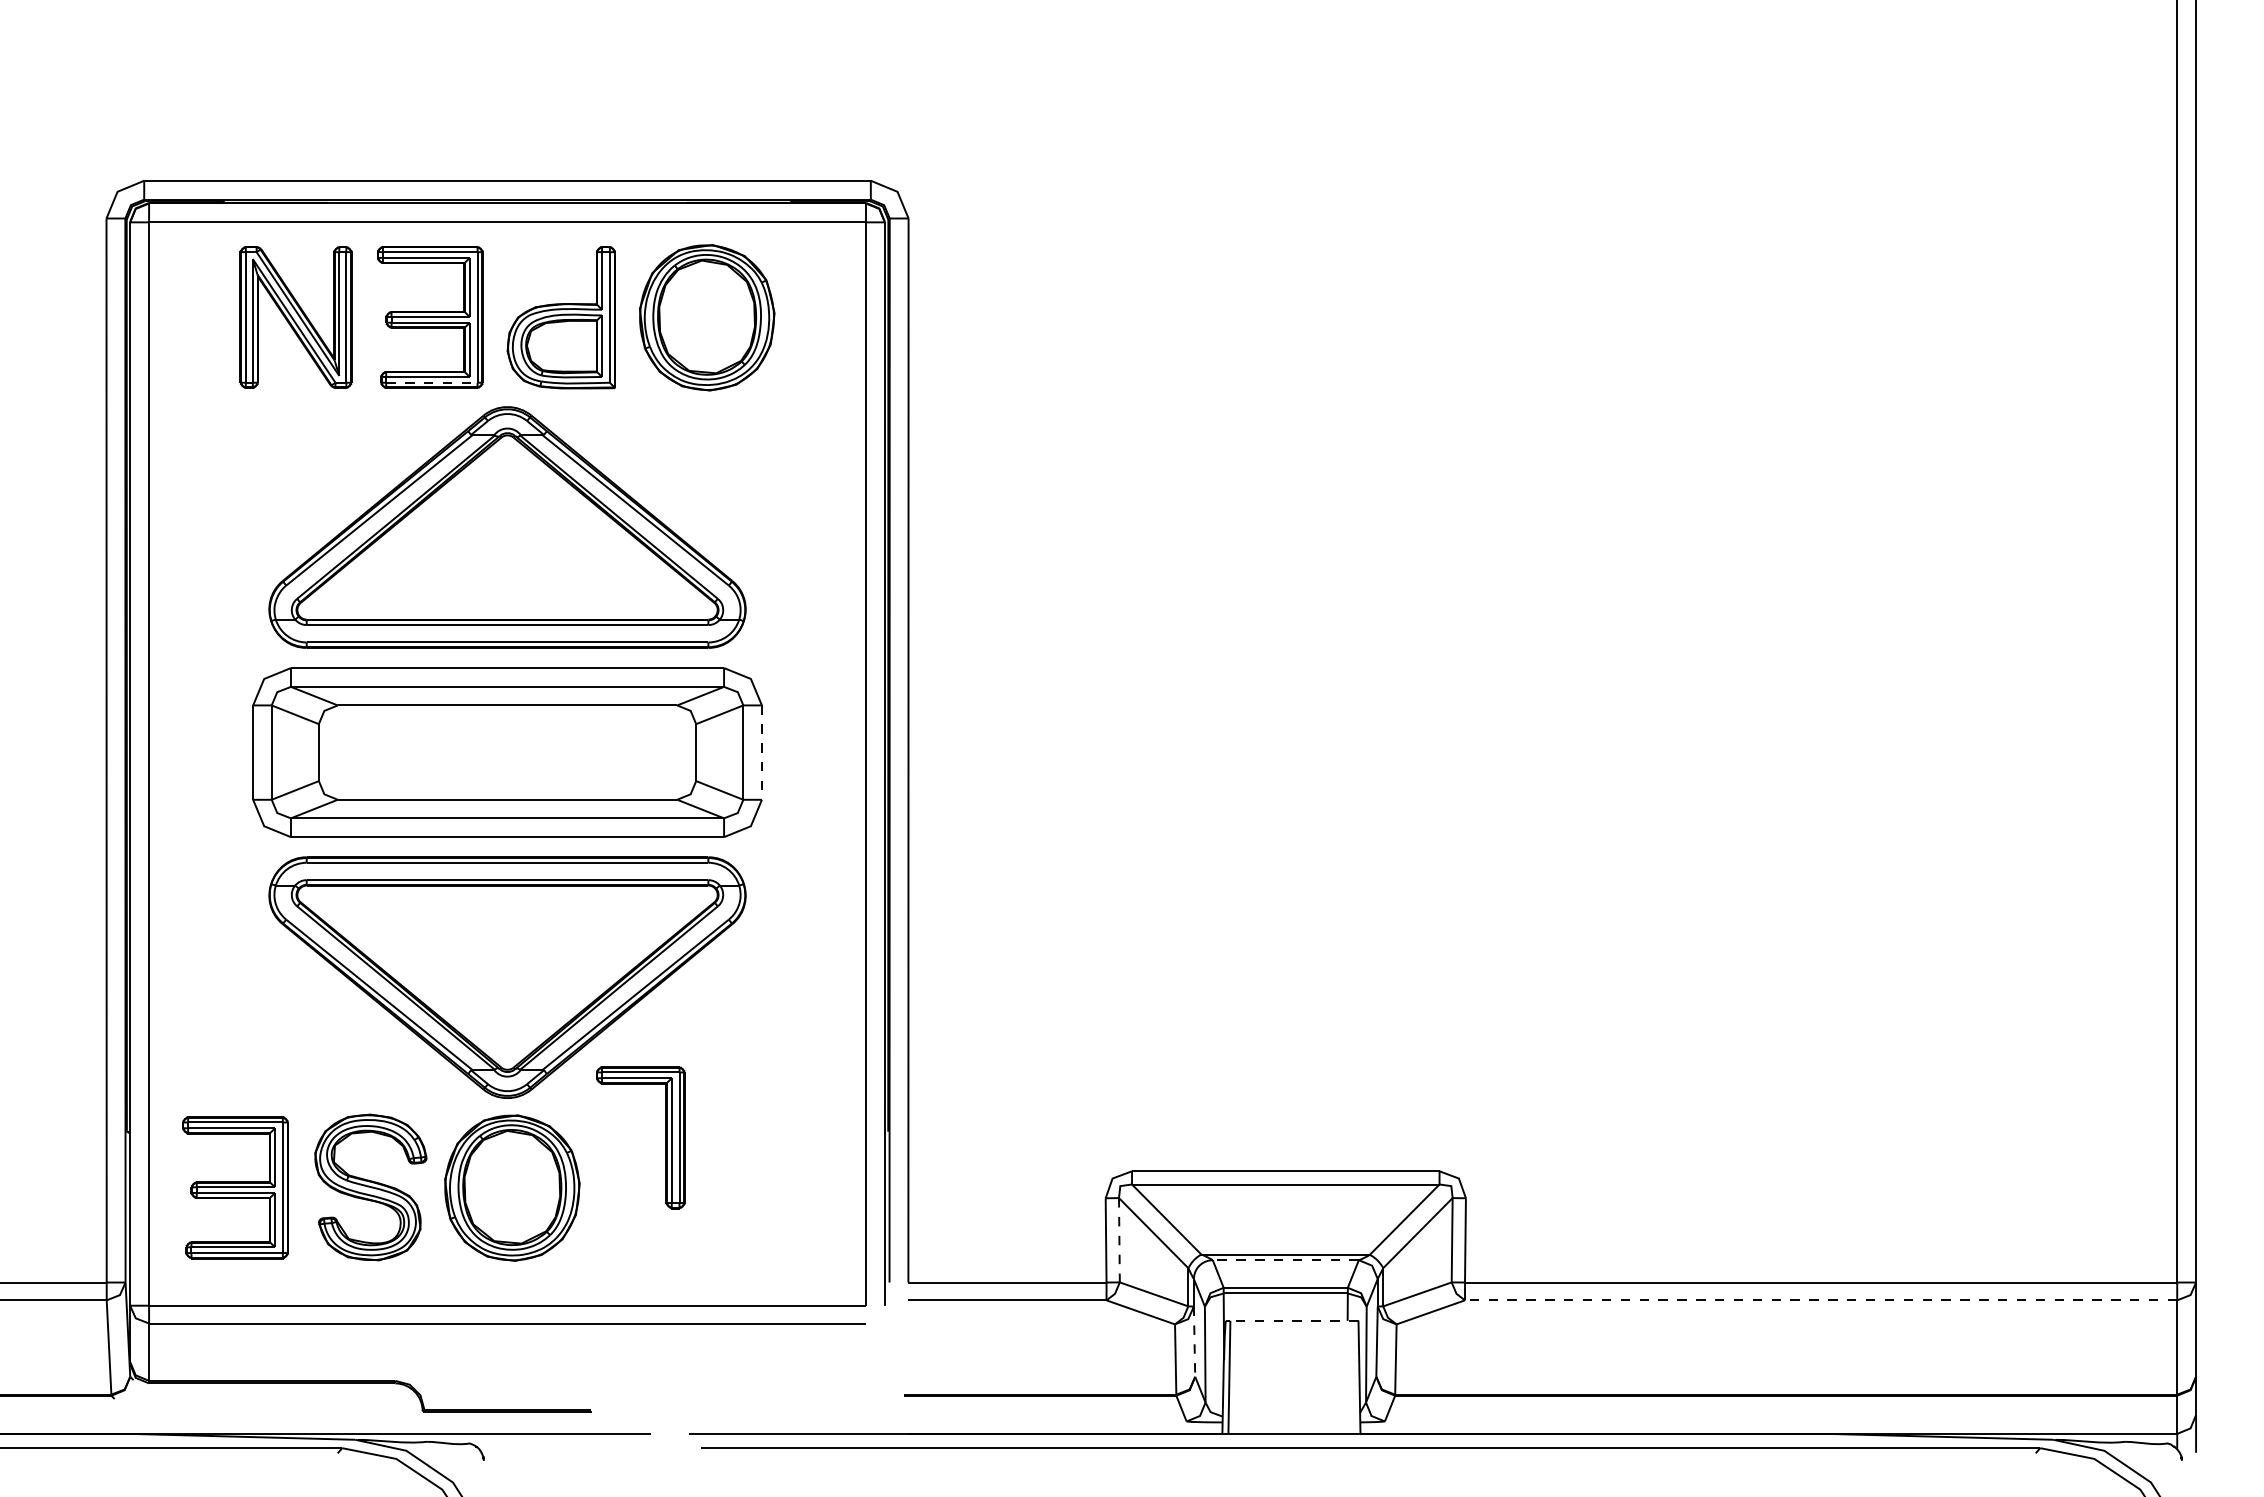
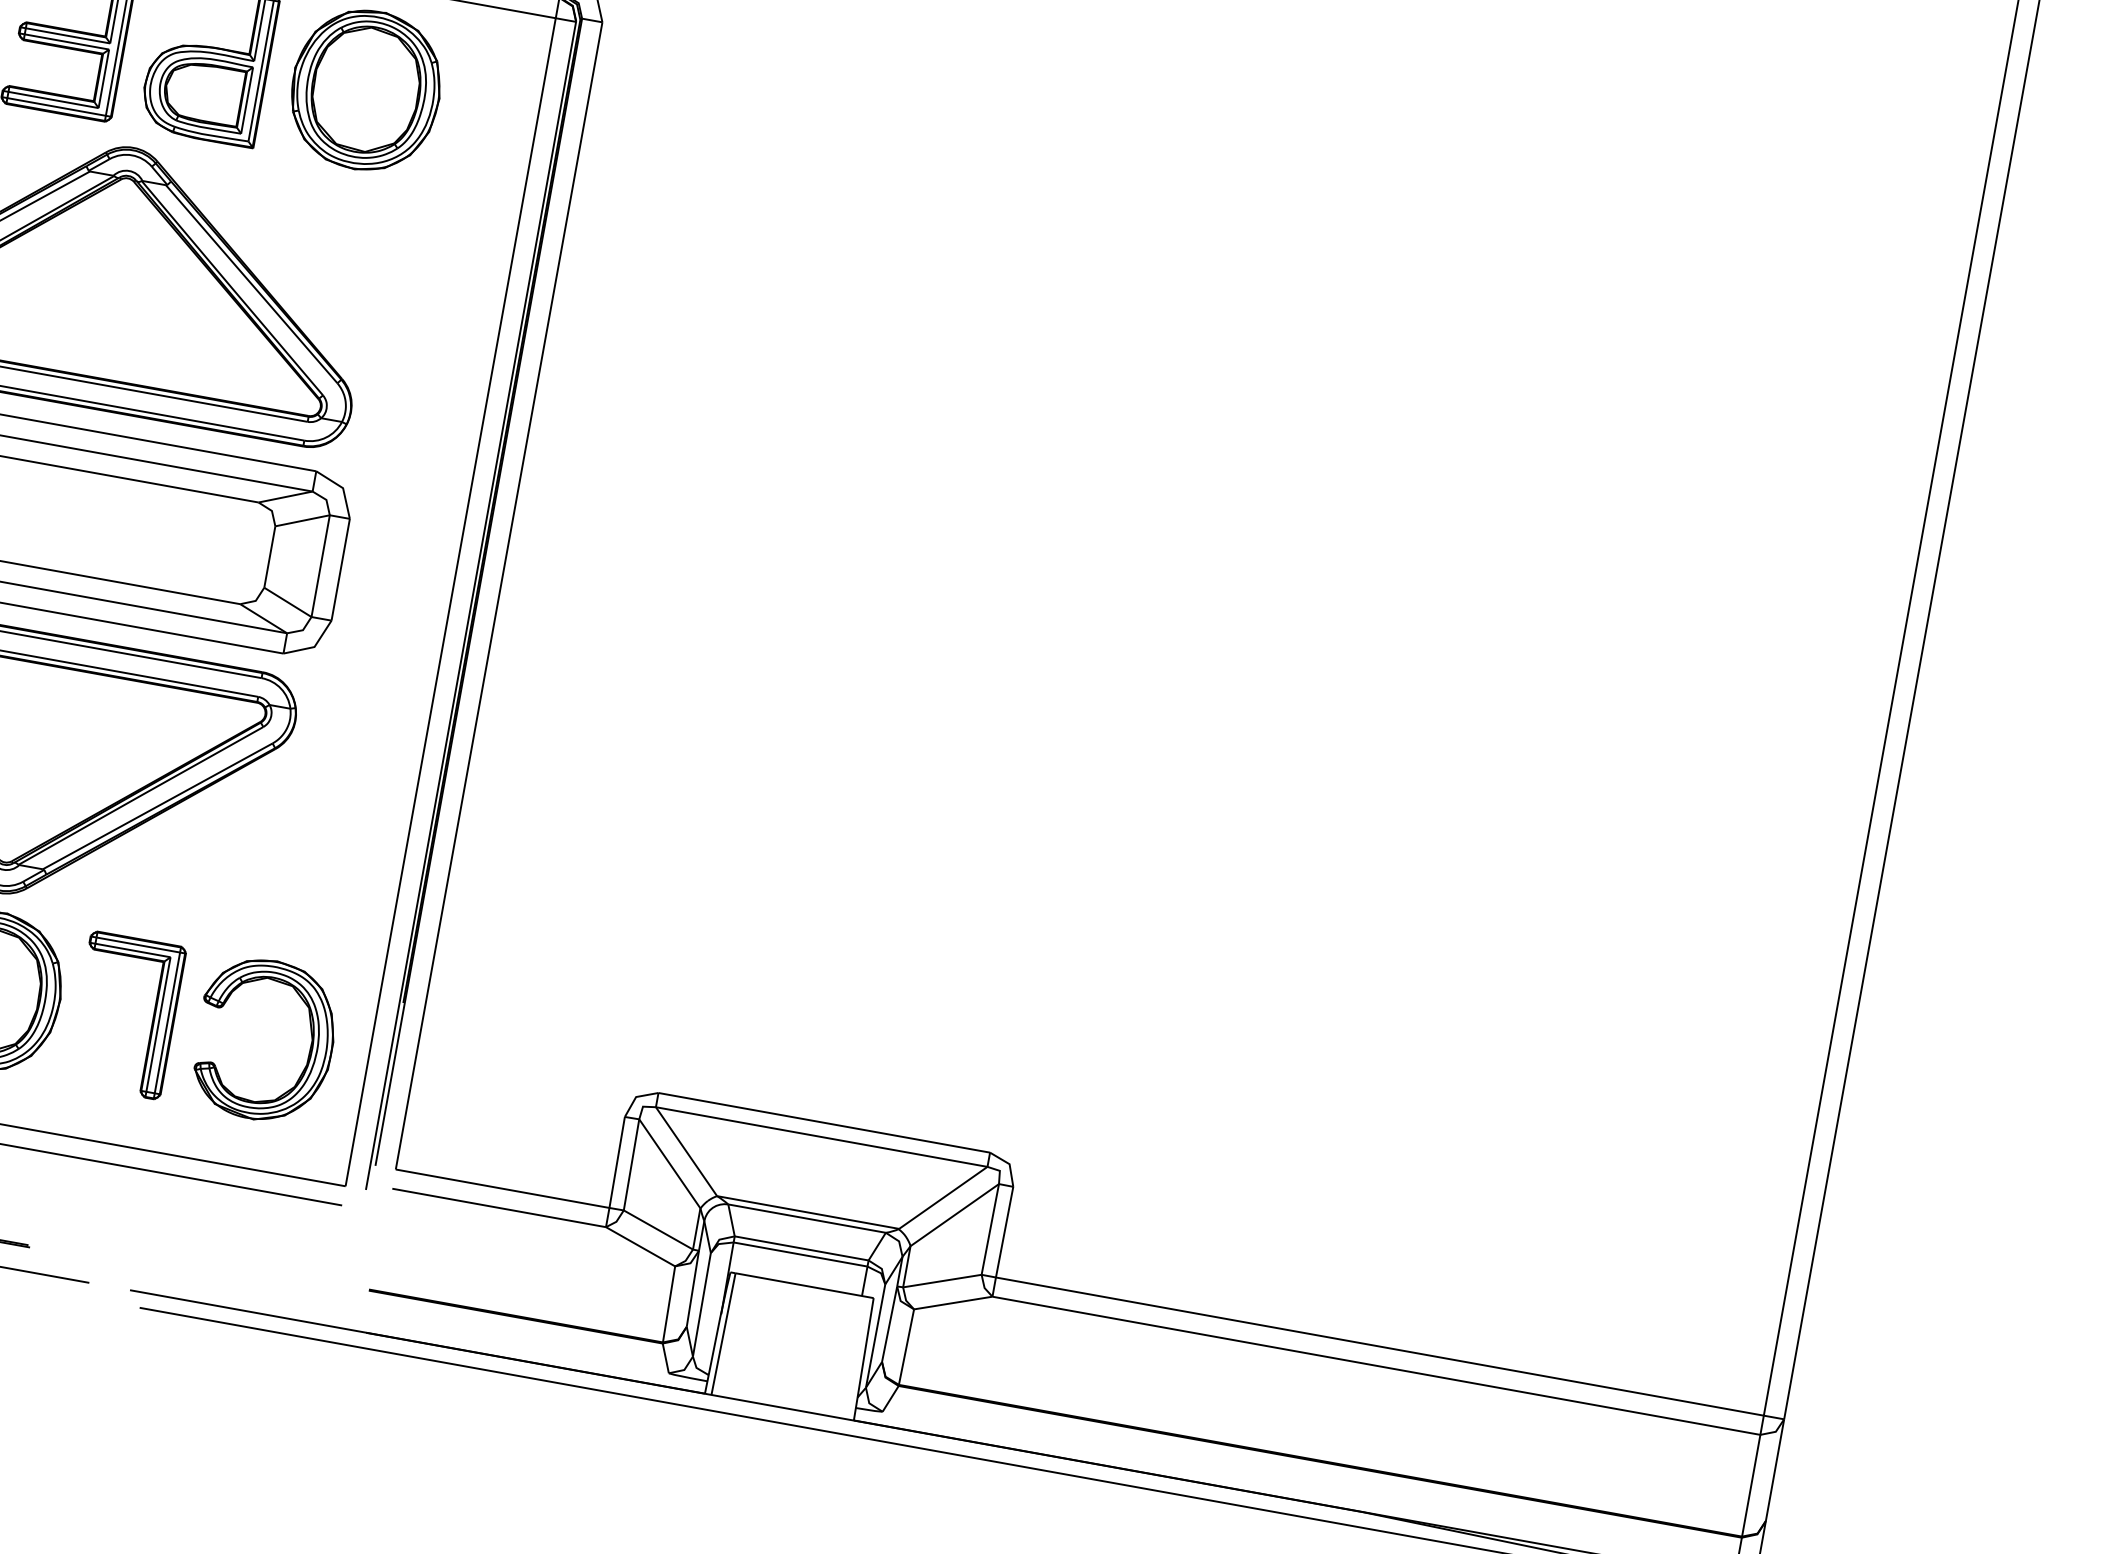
line: (431, 382) -> (56, 106), dashed -> solid
line: (761, 753) -> (340, 570), dashed -> solid
part: (665, 1137) -> (152, 1019), moved
part: (811, 1187) -> (309, 1048), added
line: (1119, 1240) -> (631, 1165), dashed -> solid
line: (1285, 1260) -> (806, 1218), dashed -> solid
line: (1820, 1300) -> (1375, 1365), dashed -> solid
line: (1293, 1320) -> (803, 1285), dashed -> solid
line: (1194, 1342) -> (692, 1289), dashed -> solid

